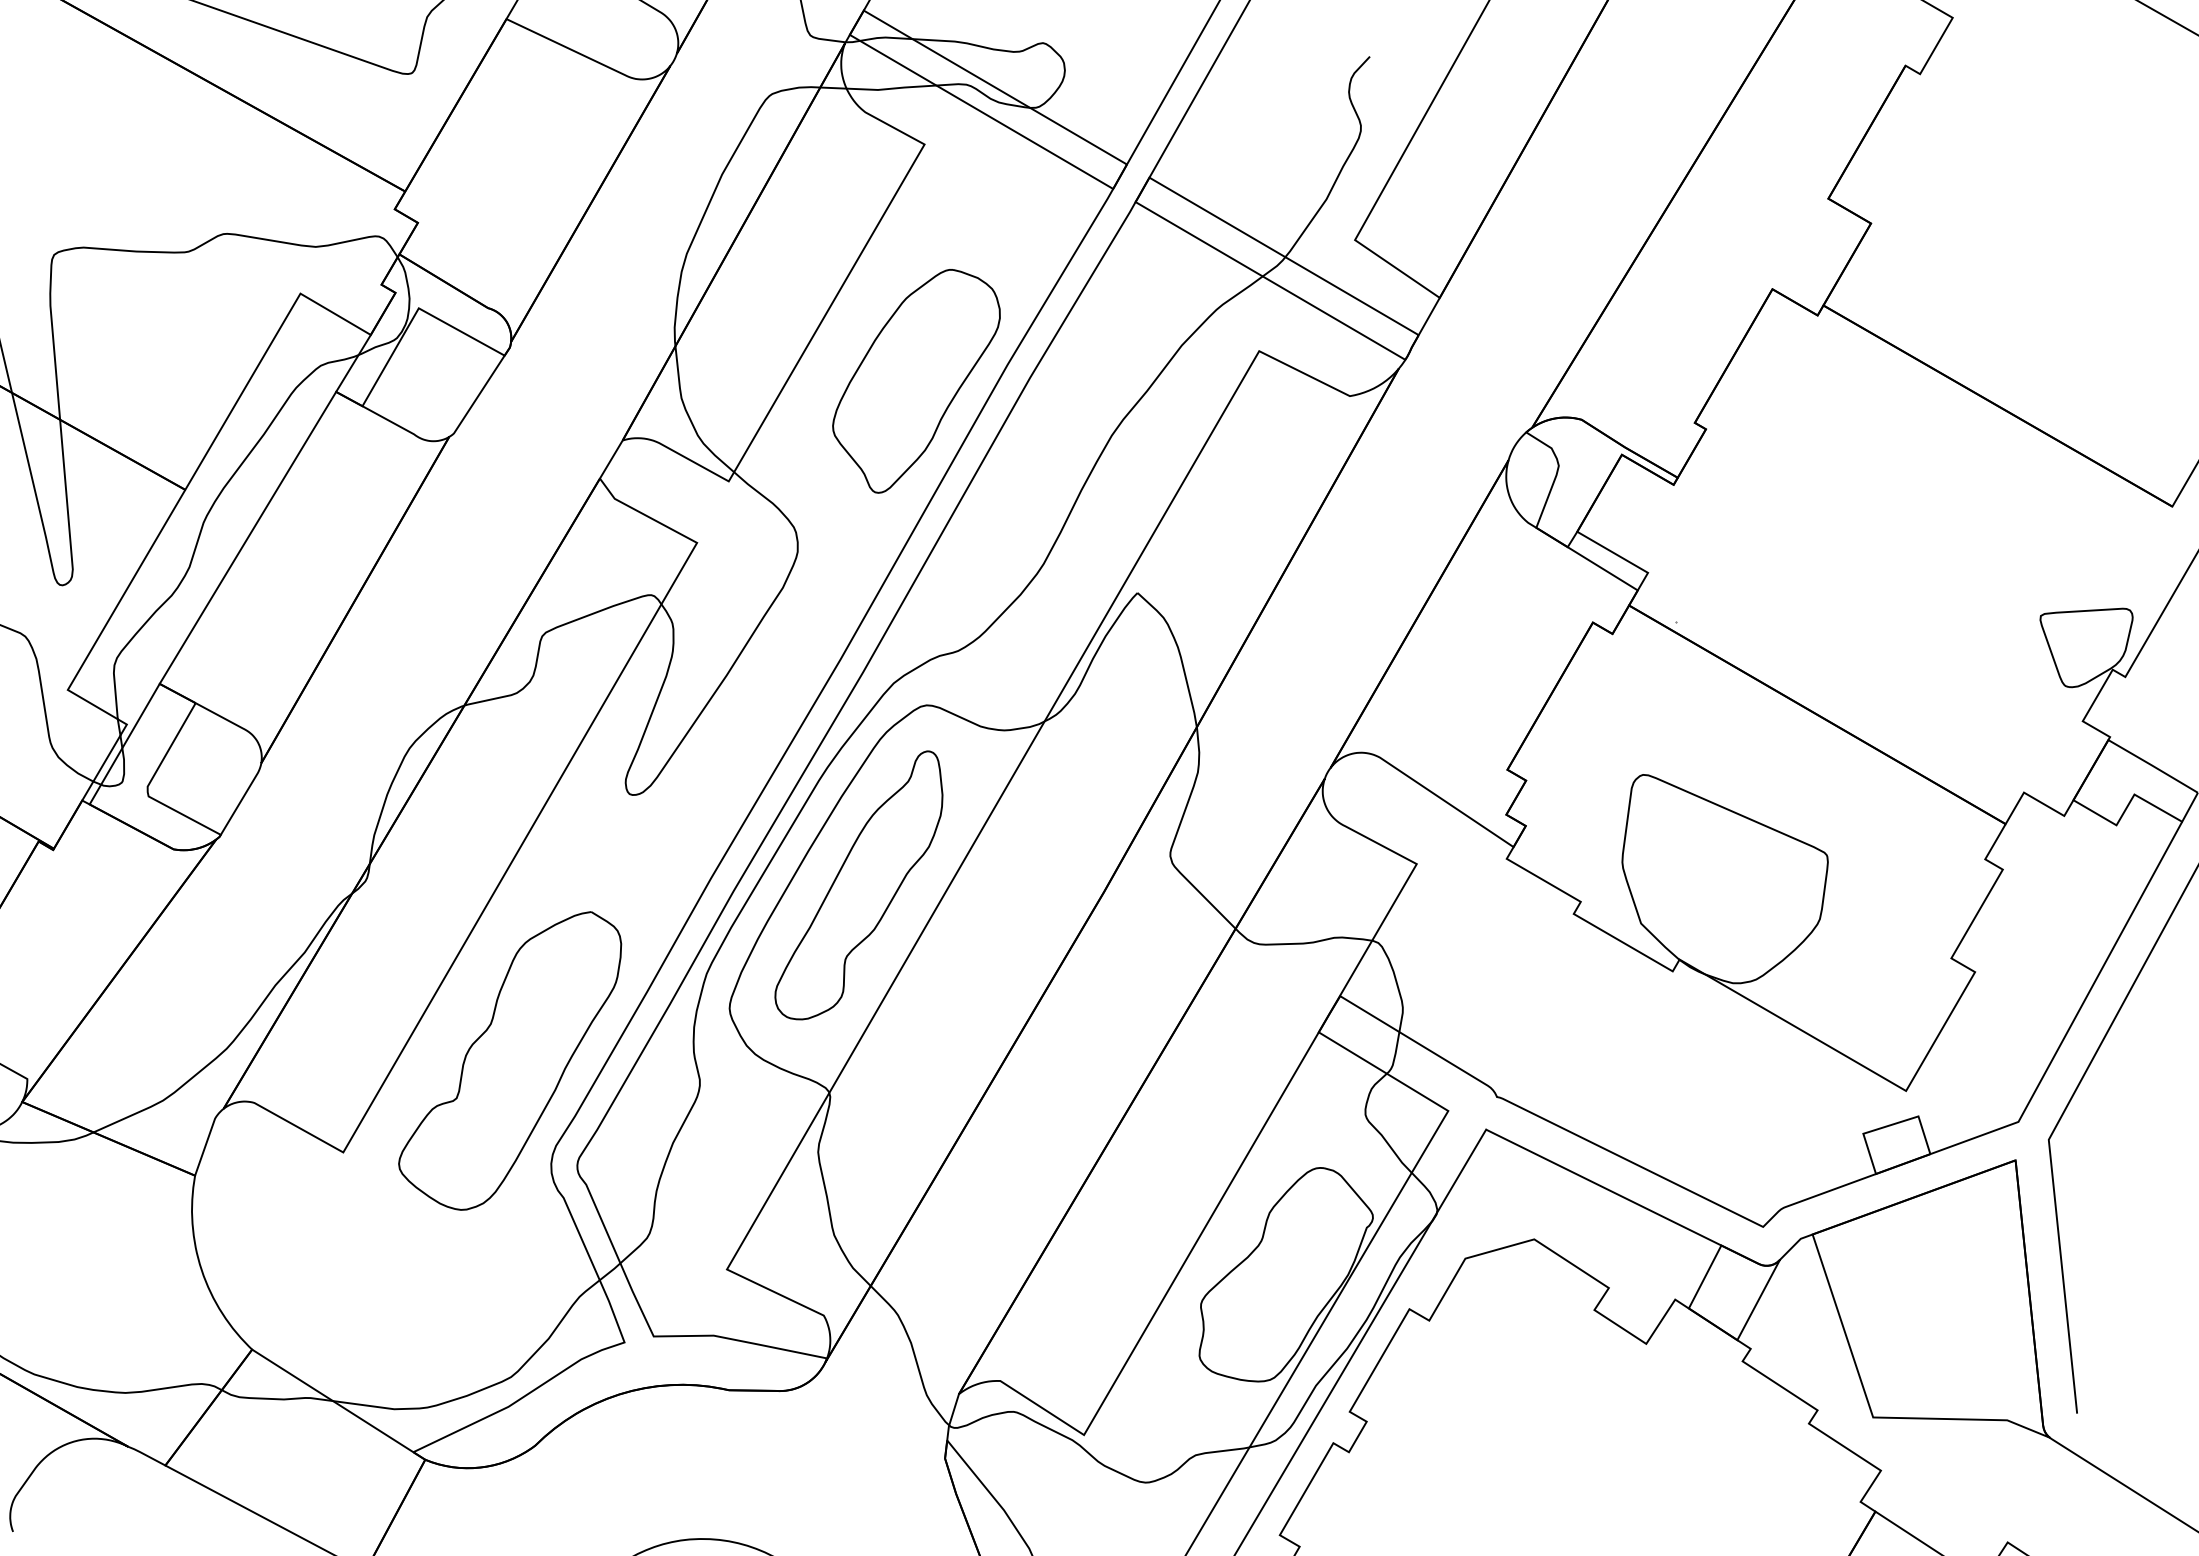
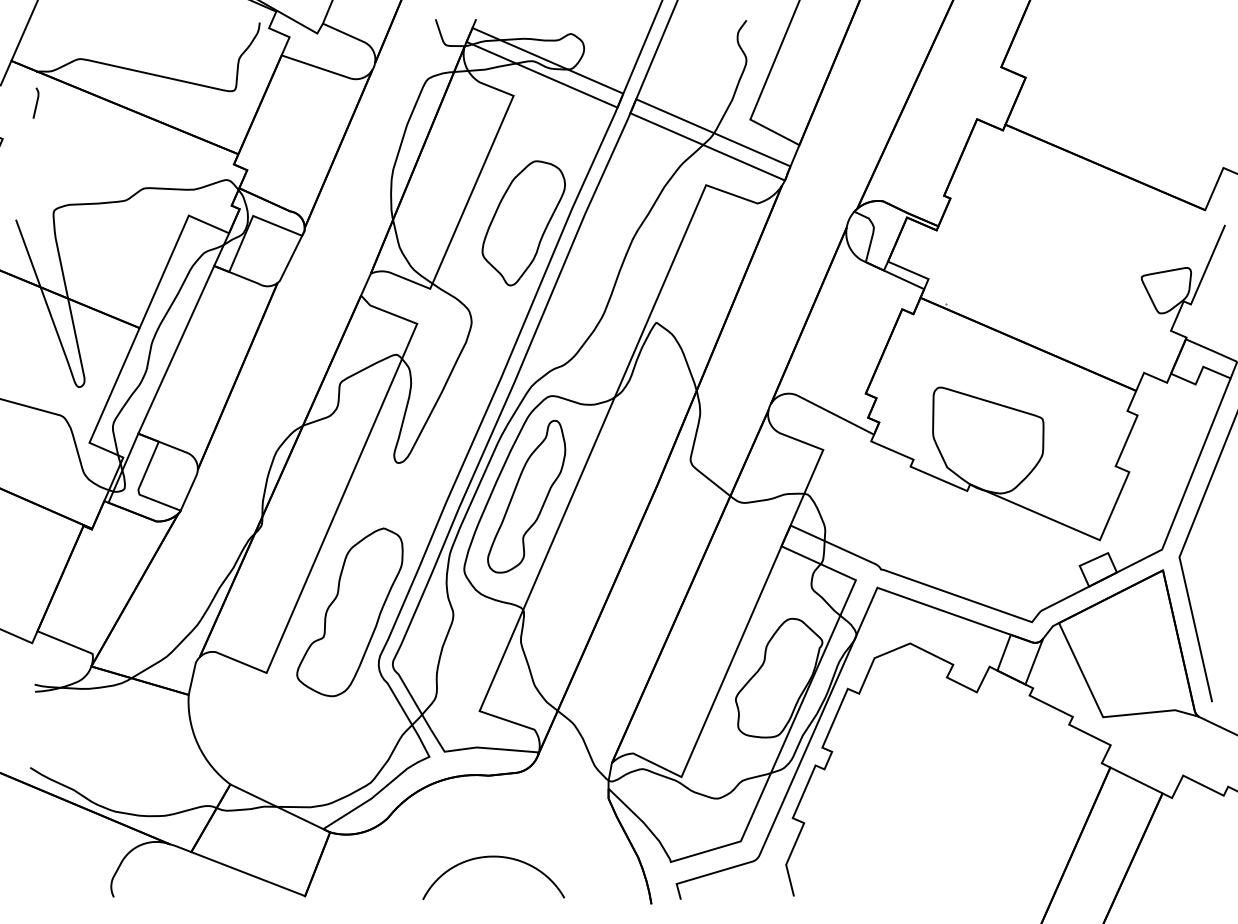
line: (44, 51) -> (36, 102), added

